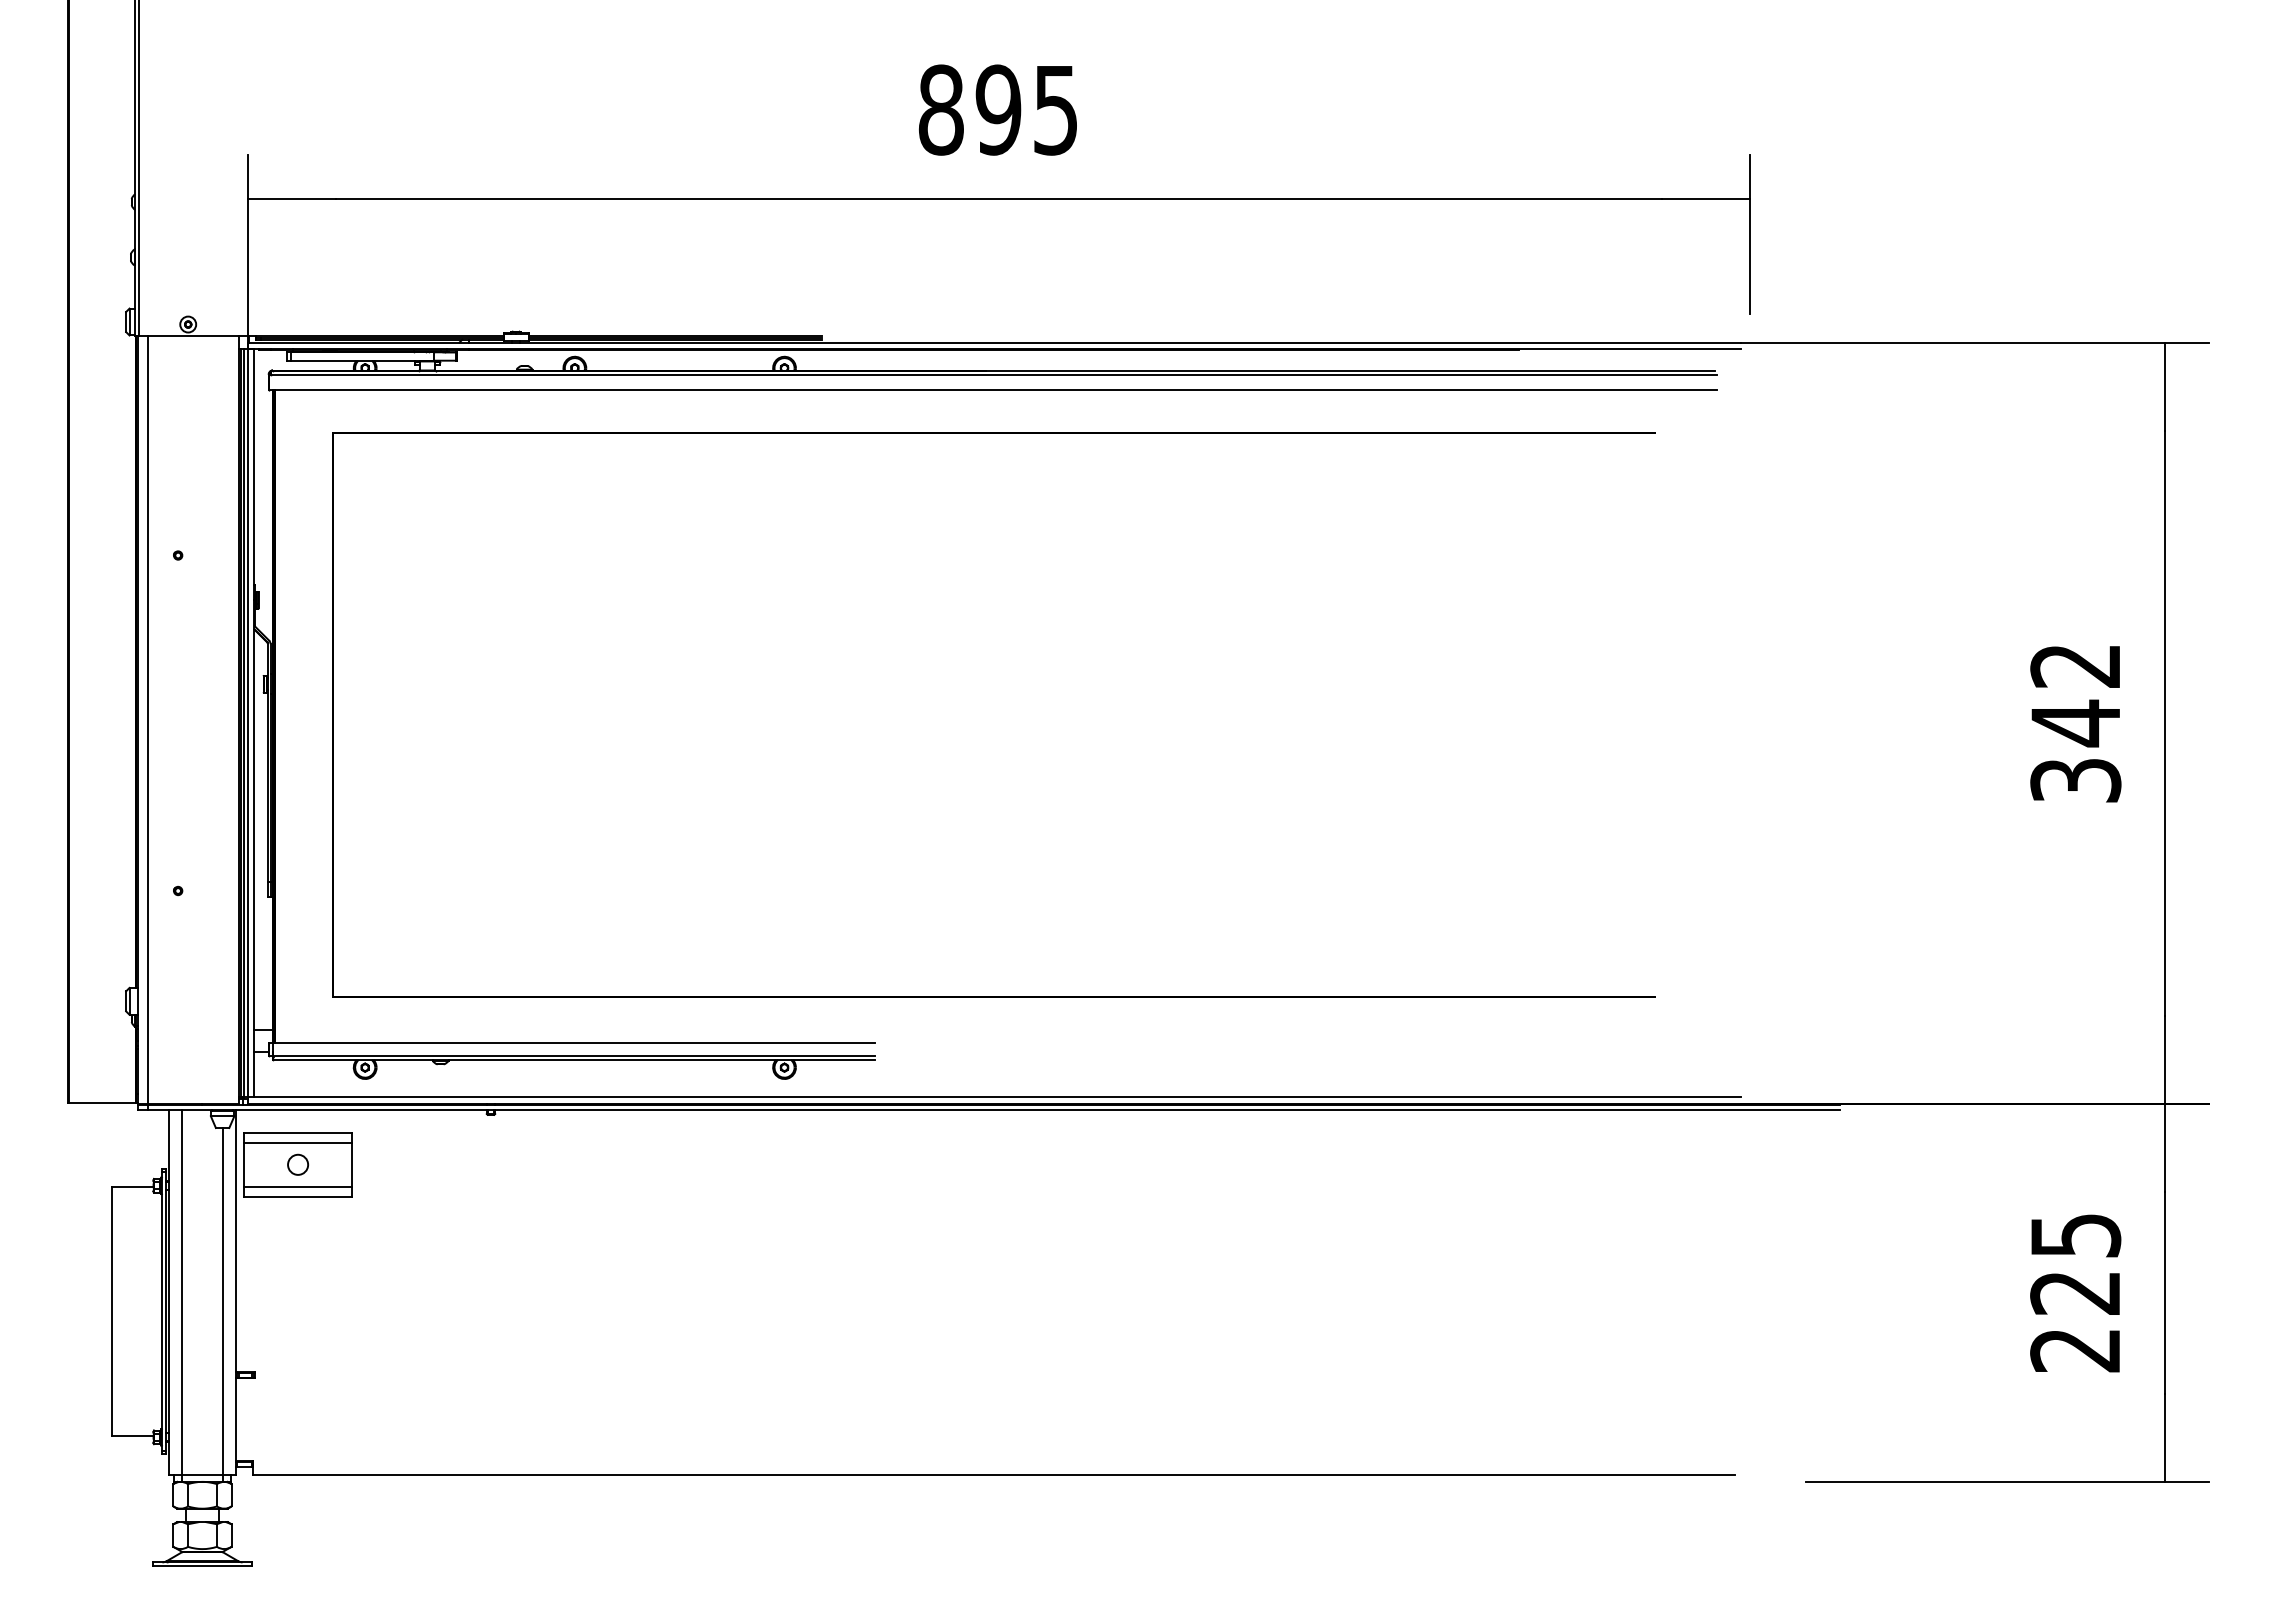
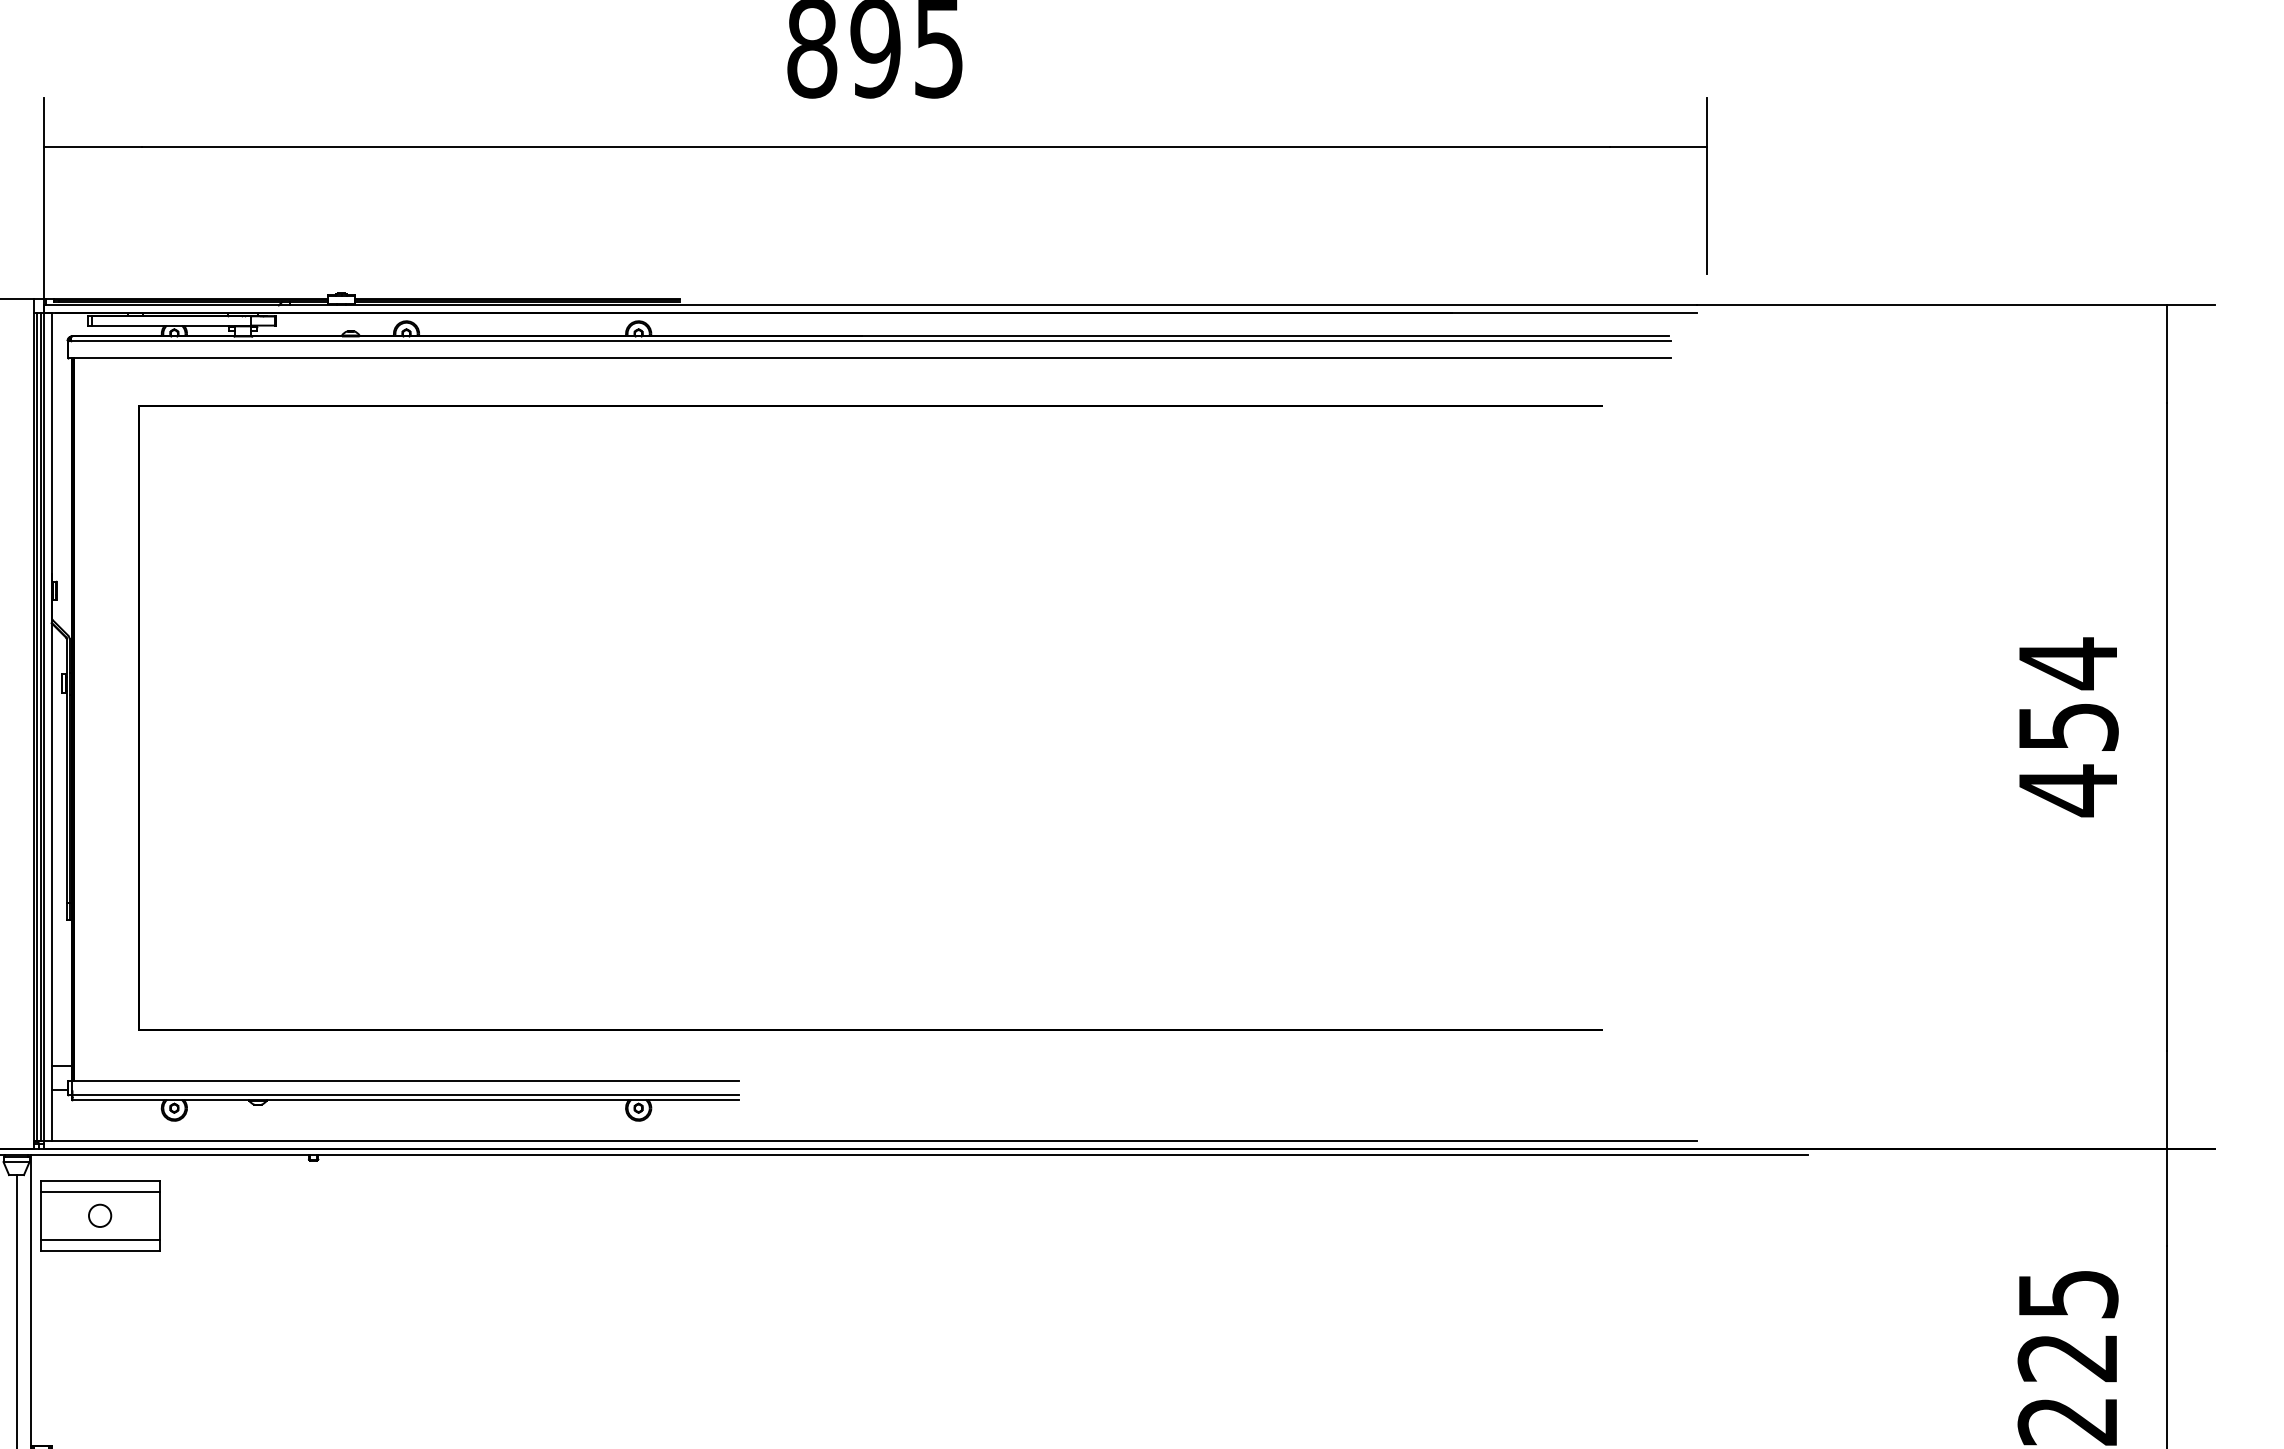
text: (2075, 723) -> (2067, 727), 342 -> 454

